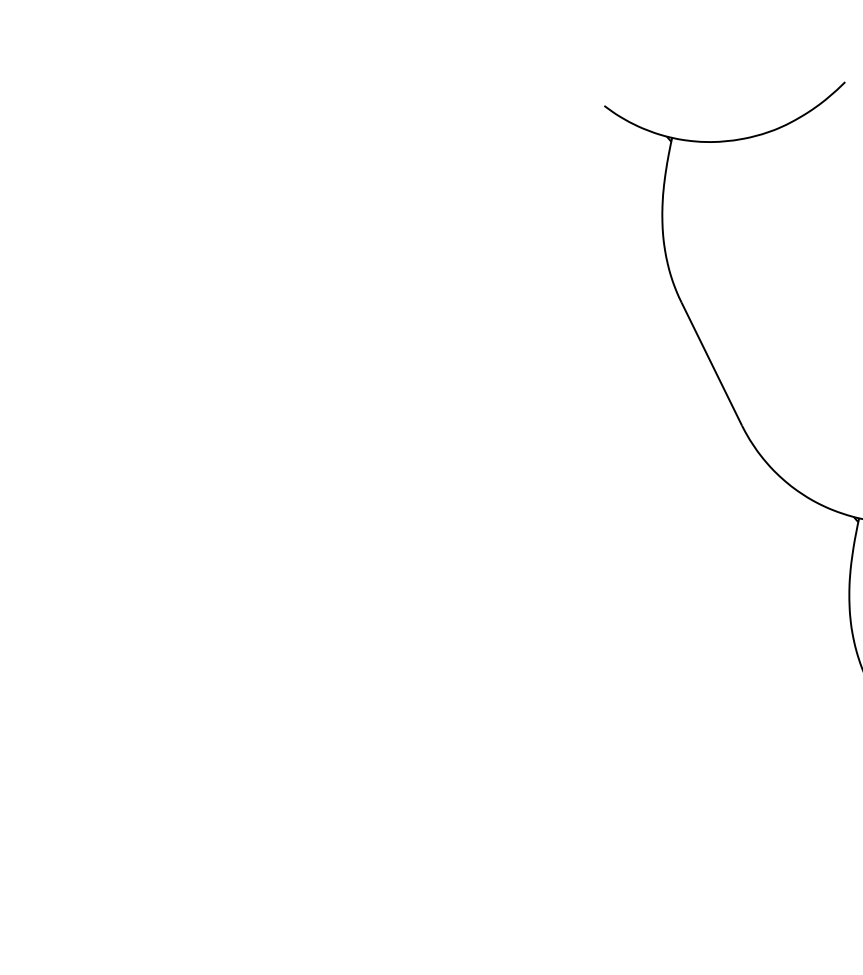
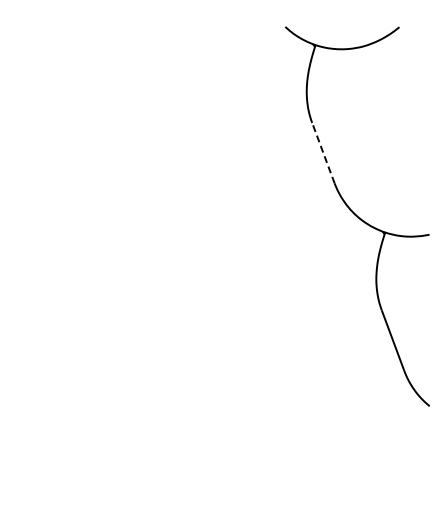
line: (711, 362) -> (323, 152), solid -> dashed

